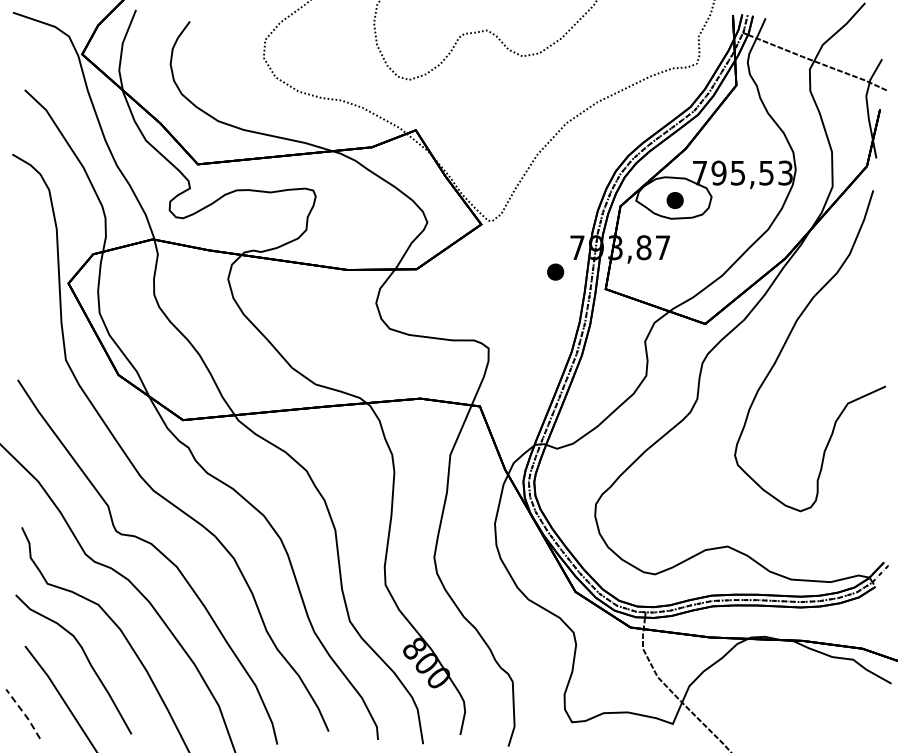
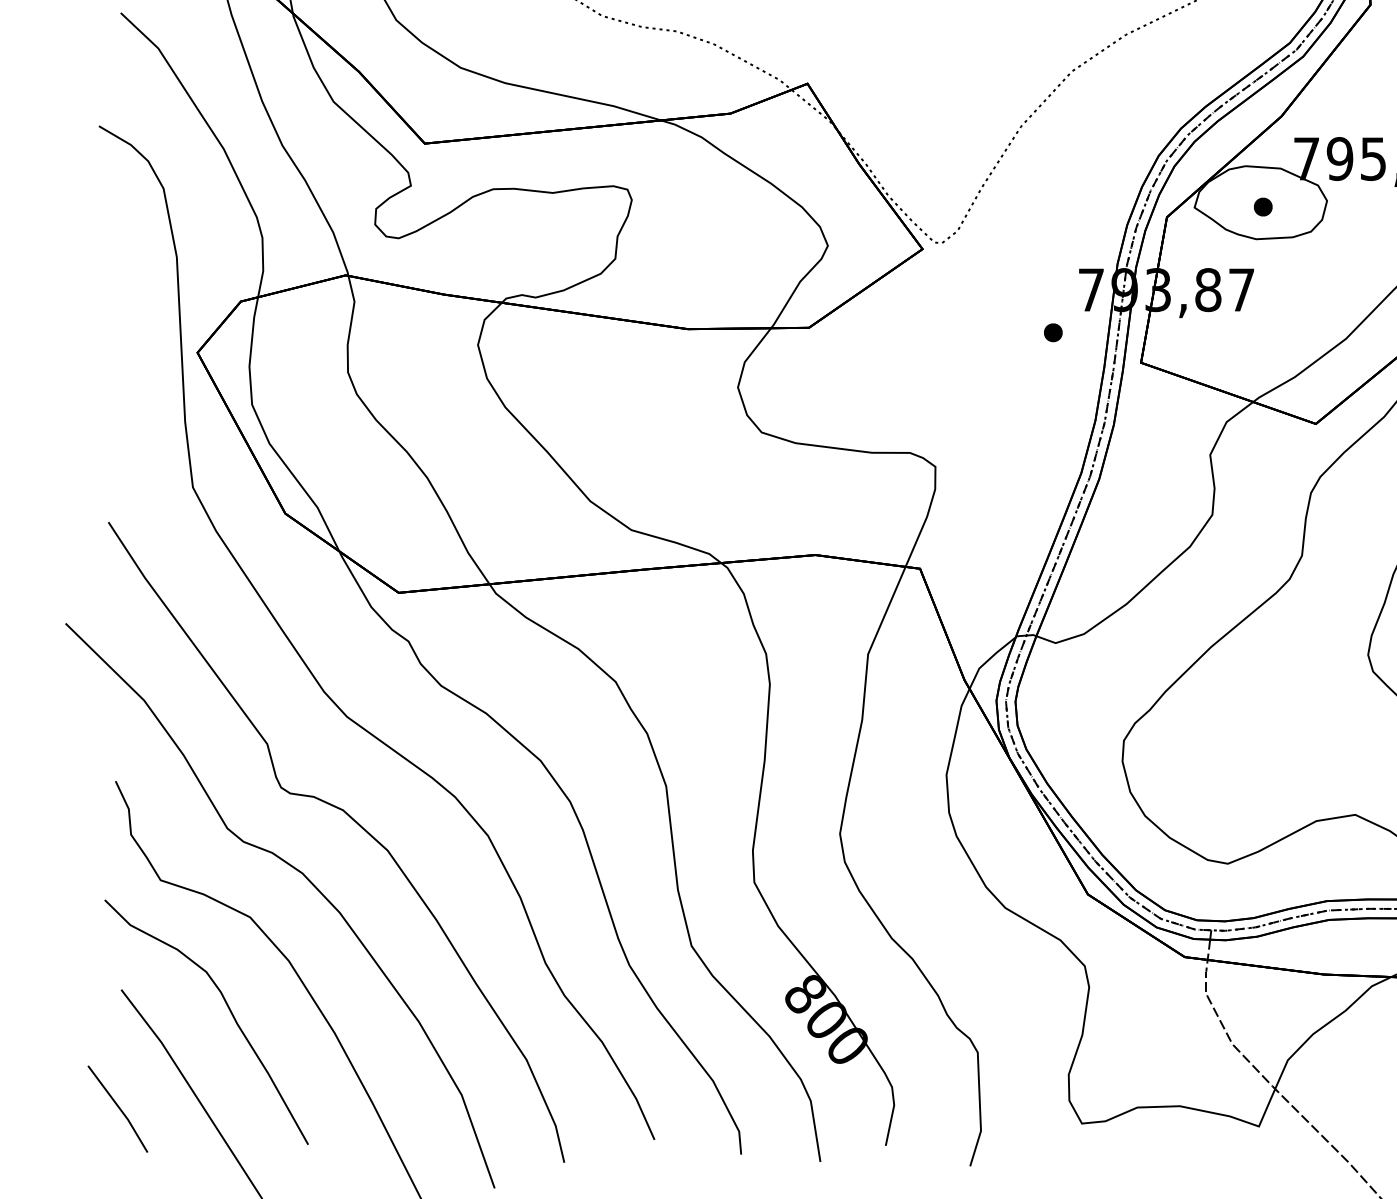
part: (675, 200) -> (1263, 207), size x0.62
part: (555, 271) -> (1052, 331), size x0.62
line: (24, 713) -> (120, 1108), dashed -> solid

